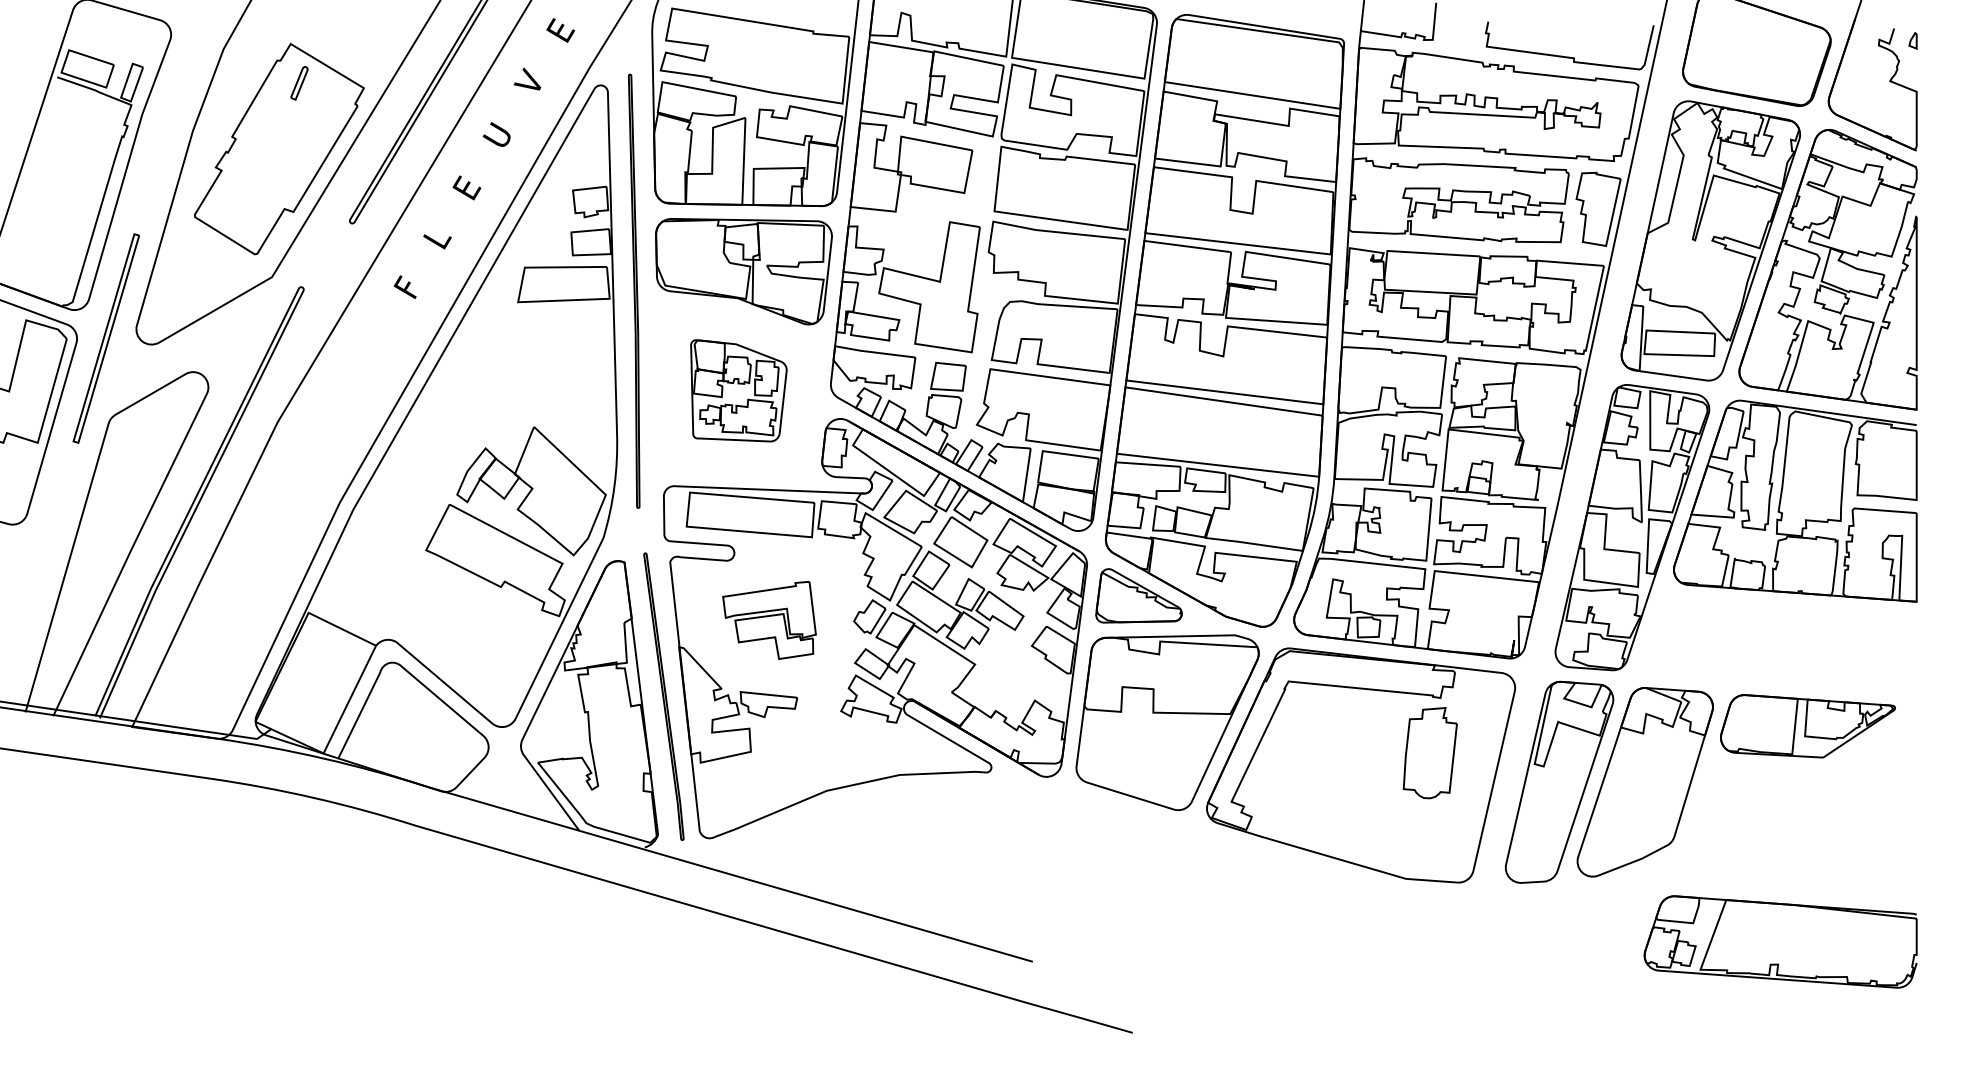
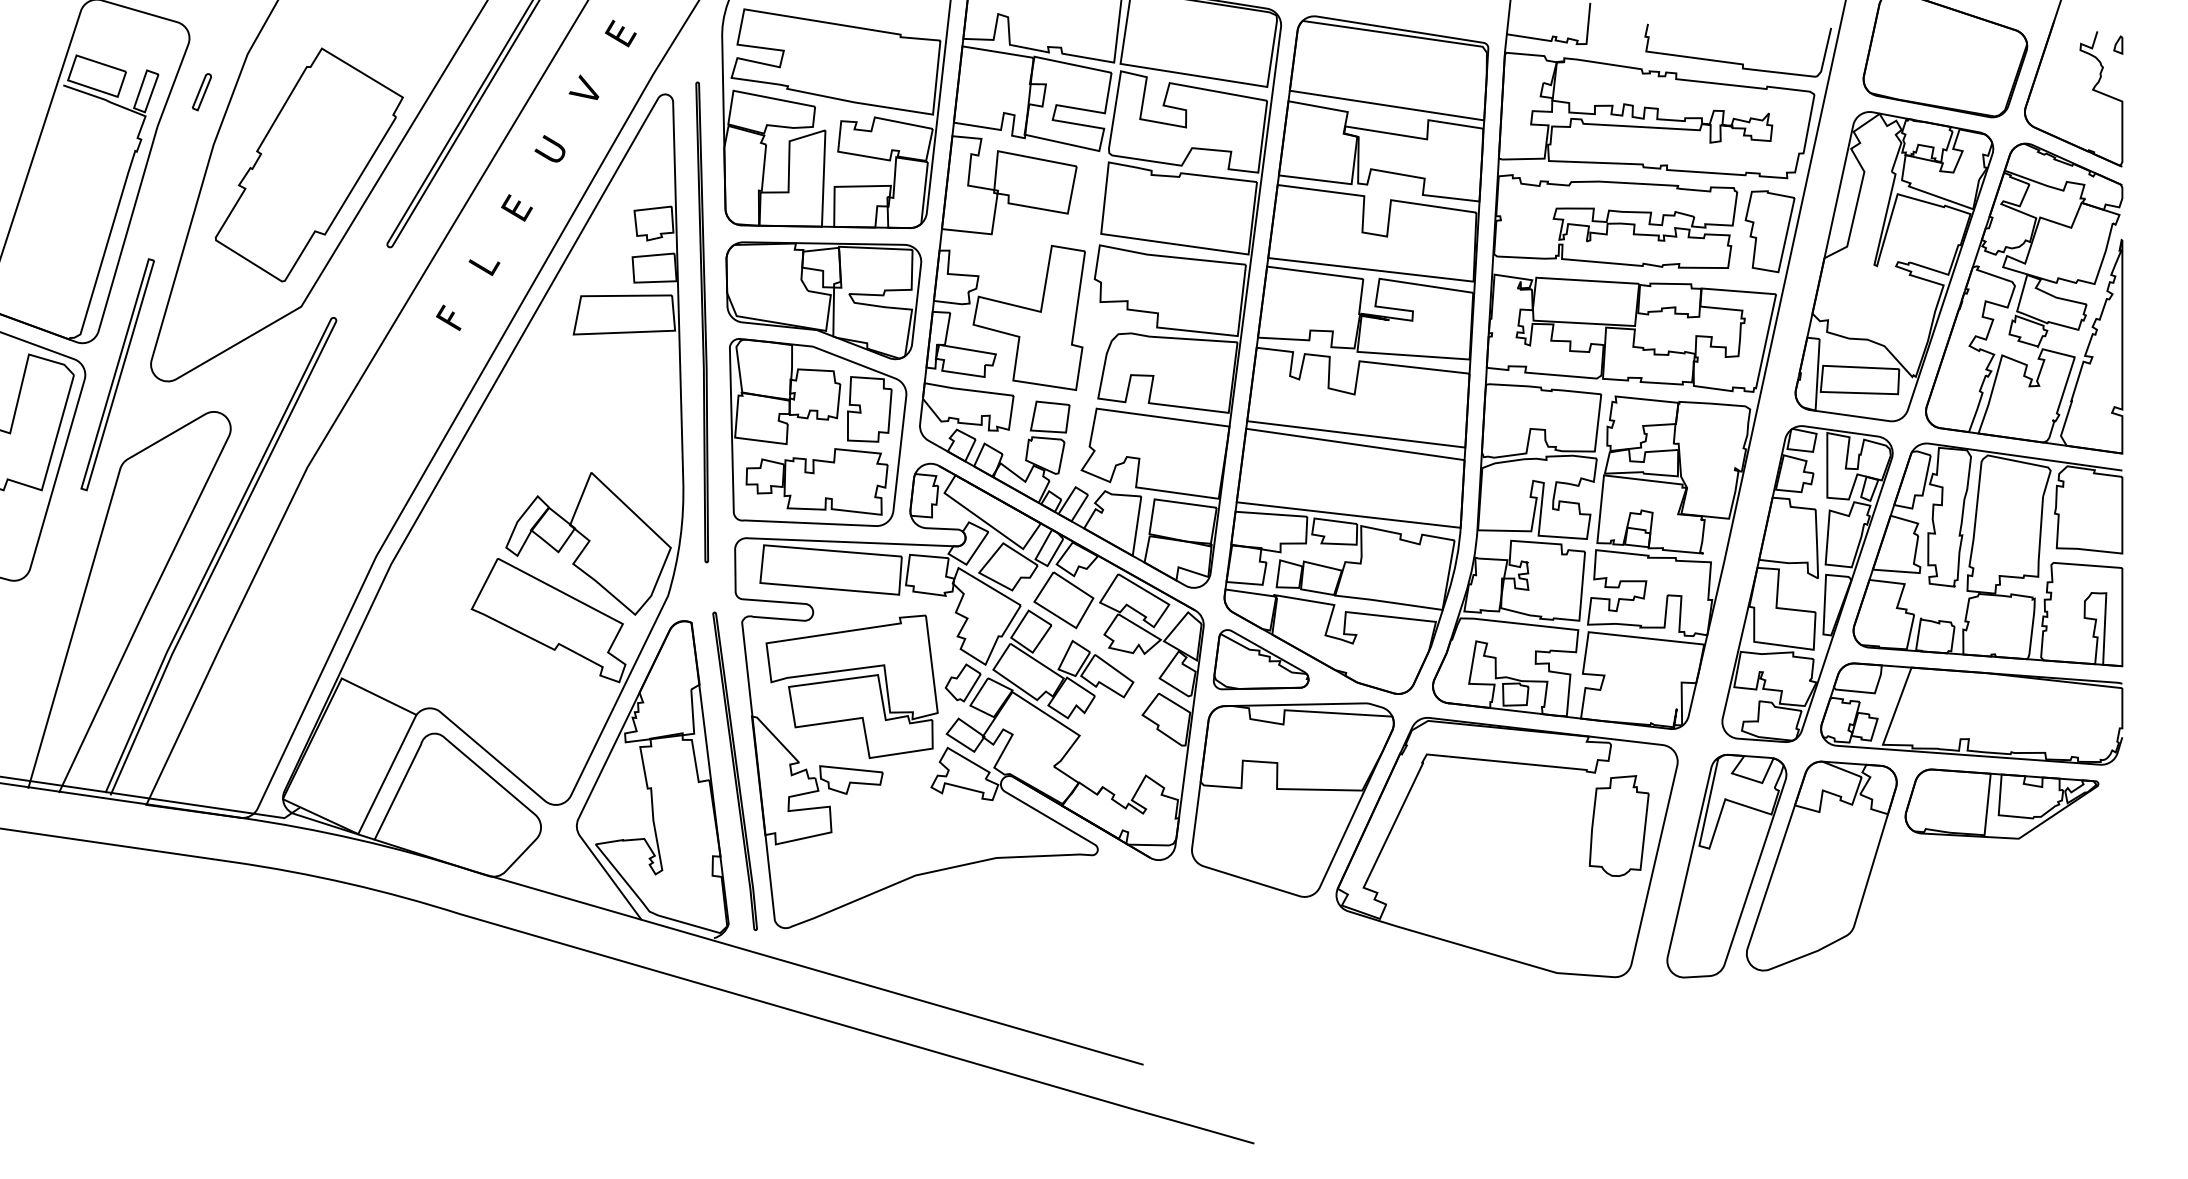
part: (299, 83) -> (202, 92), moved
part: (738, 390) -> (817, 432), size x1.67
part: (769, 620) -> (852, 686), size x1.67
part: (1429, 753) -> (1618, 826), moved
part: (1780, 941) -> (1971, 713), moved

